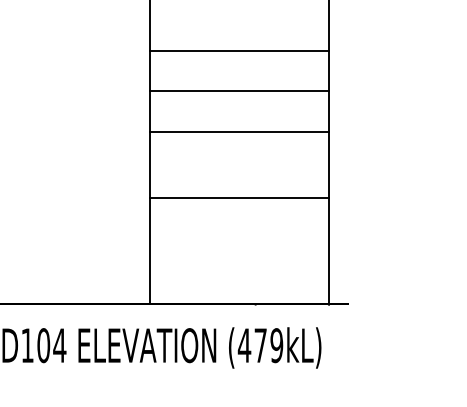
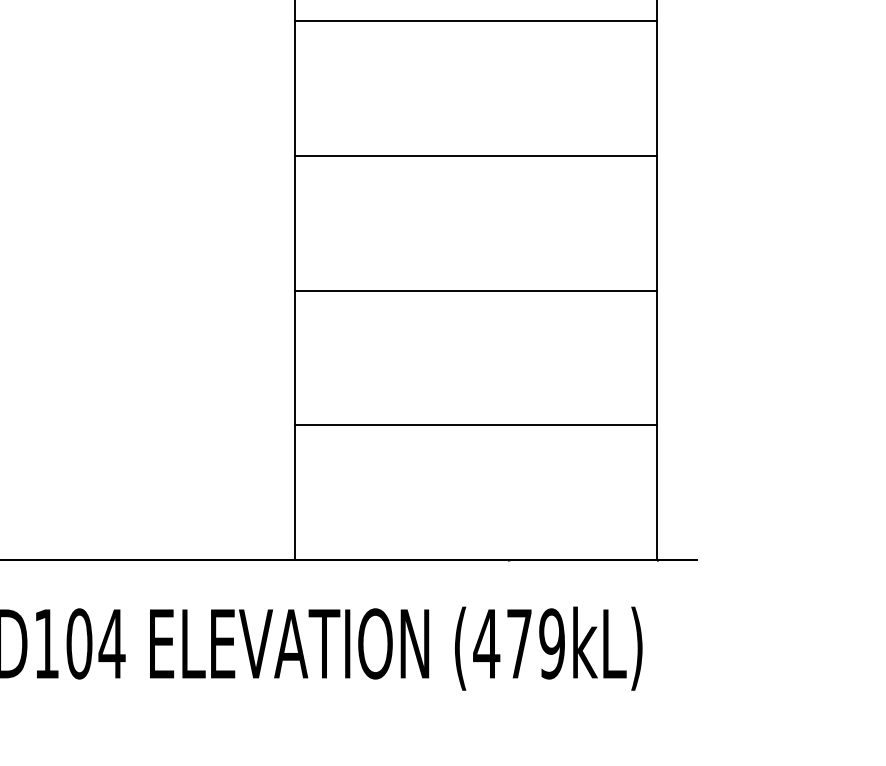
line: (238, 51) -> (474, 21), moved
line: (238, 90) -> (474, 155), moved
line: (238, 132) -> (474, 290), moved
line: (238, 197) -> (474, 424), moved

